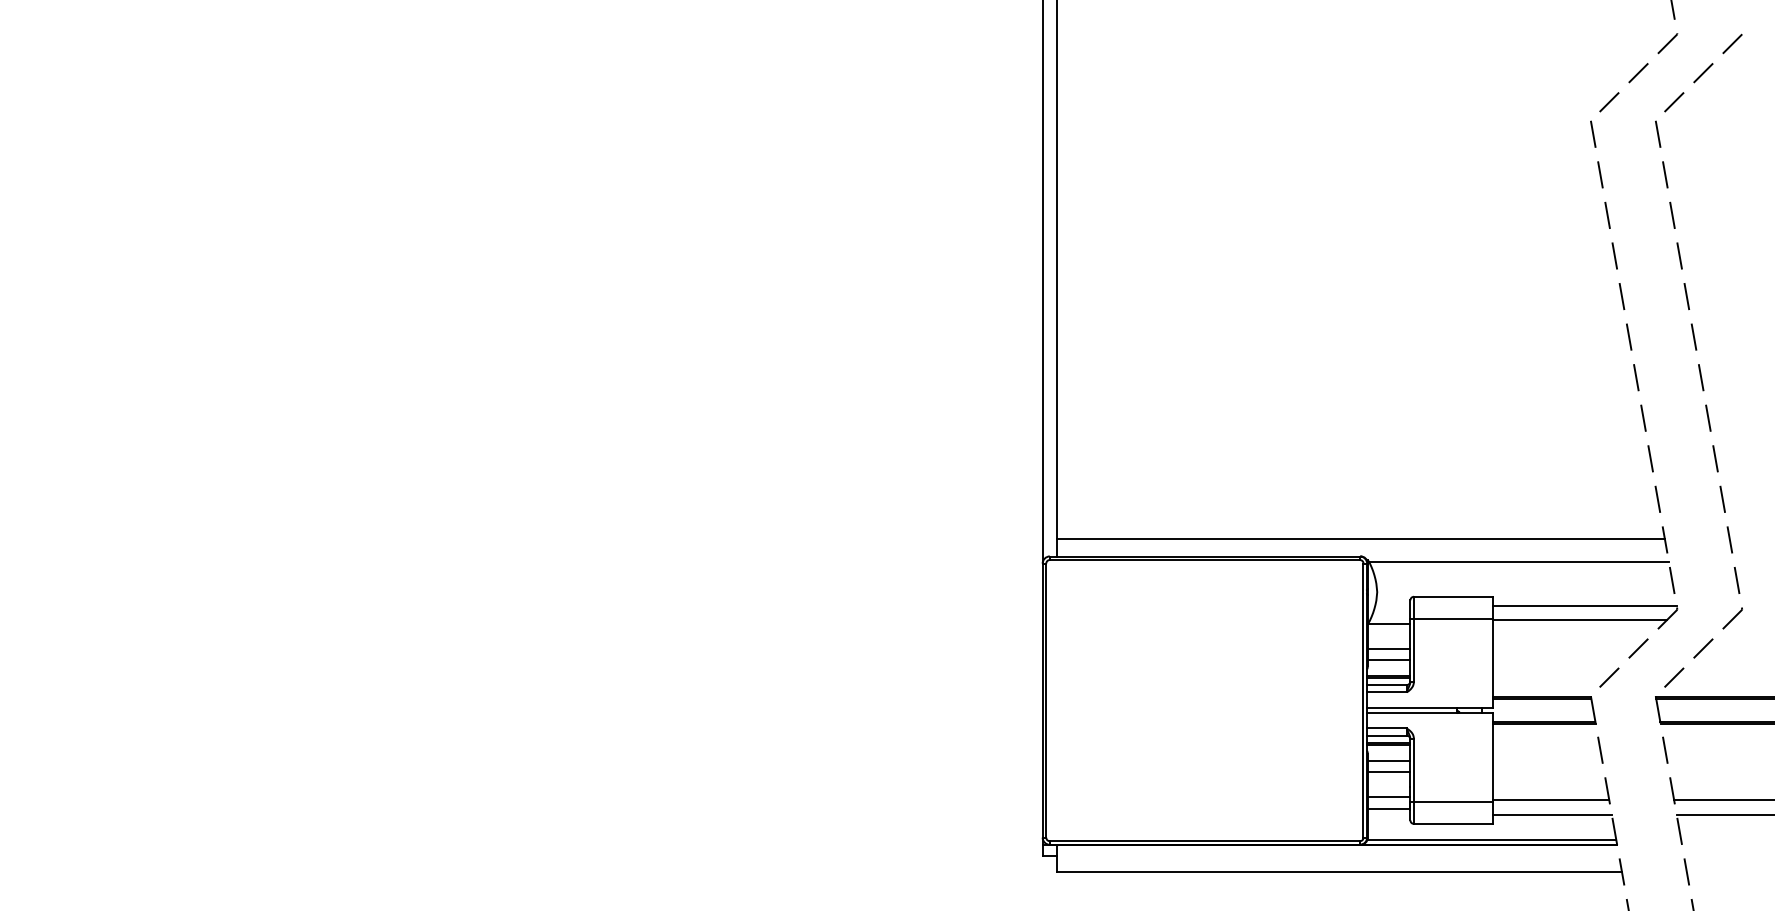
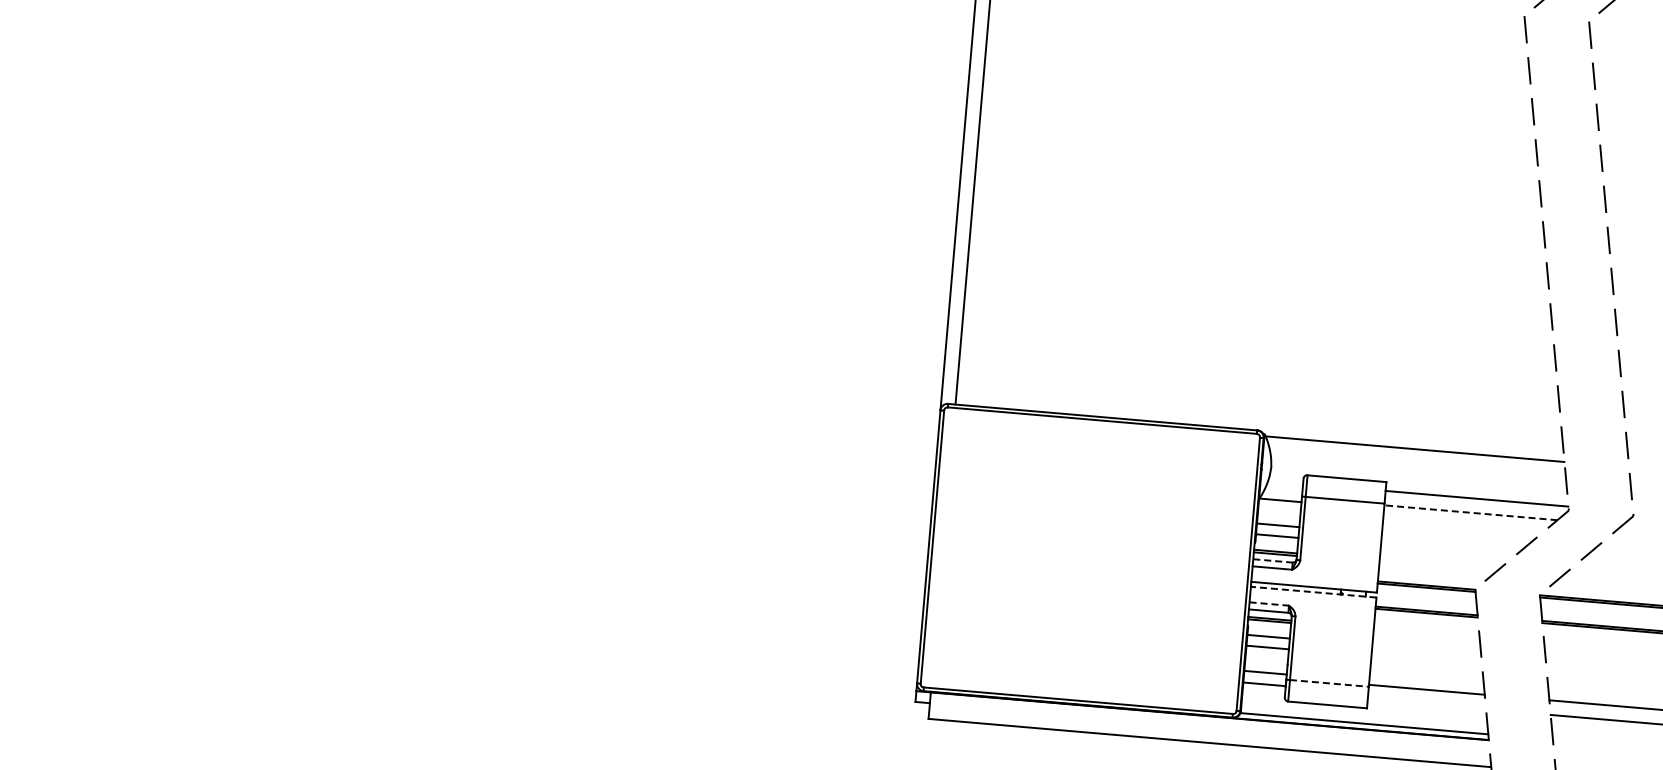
line: (1360, 538) -> (1259, 412), removed
line: (1579, 620) -> (1470, 512), solid -> dashed
line: (1386, 685) -> (1272, 561), solid -> dashed
line: (1429, 712) -> (1313, 591), solid -> dashed
line: (1386, 728) -> (1268, 604), solid -> dashed
line: (1453, 802) -> (1329, 683), solid -> dashed
line: (1552, 814) -> (1426, 703), removed

